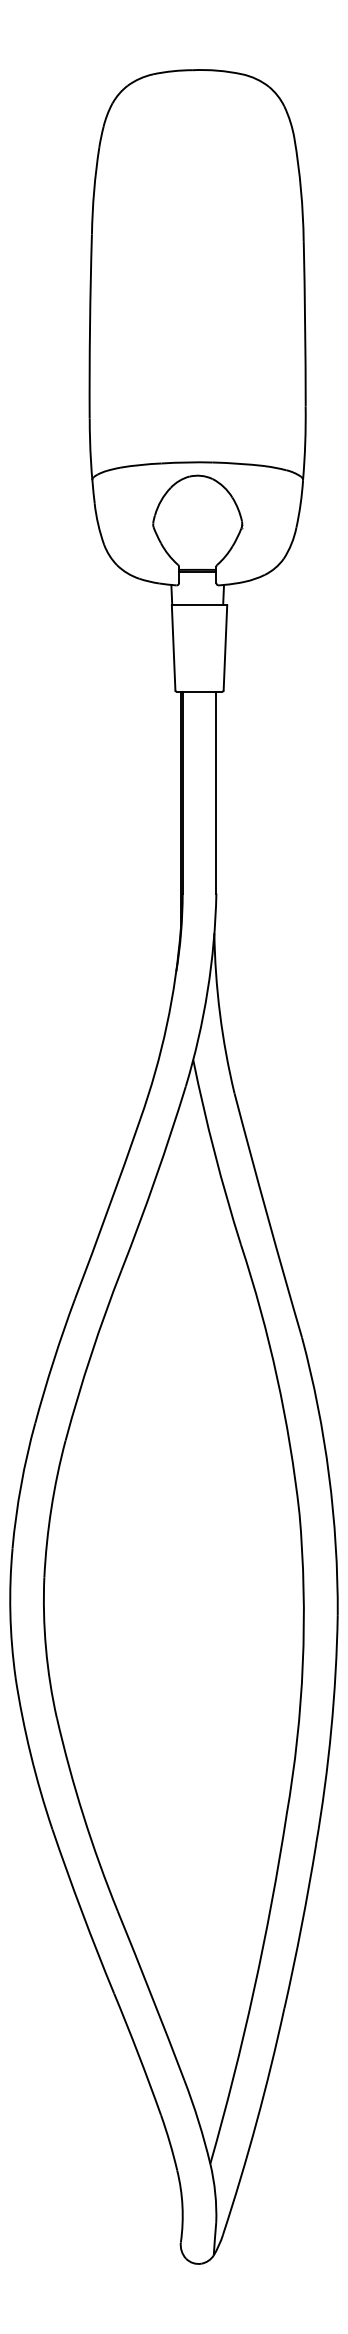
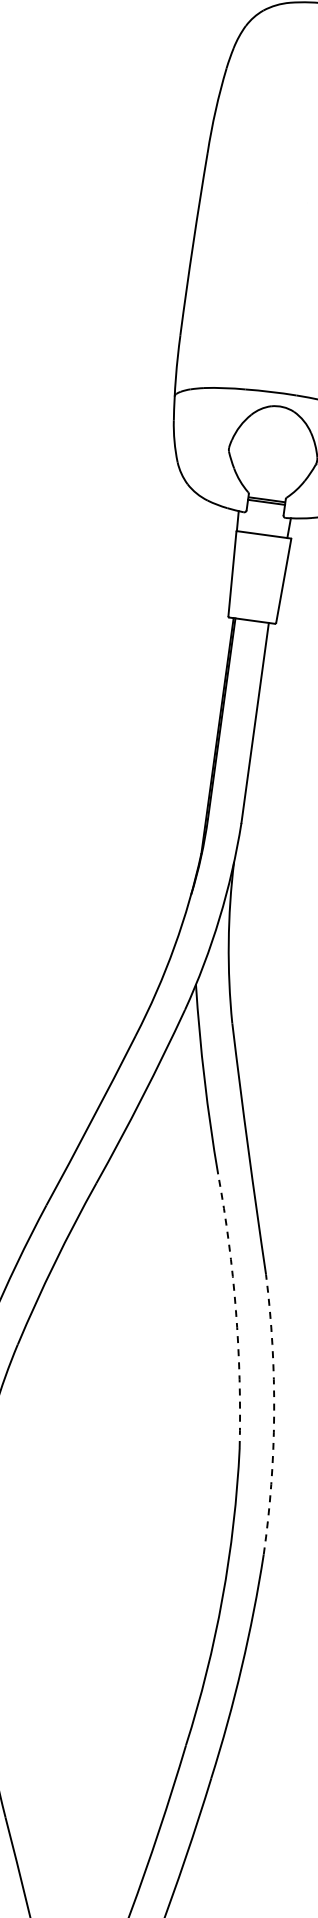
arc: (277, 1377) -> (236, 1310), solid -> dashed
arc: (329, 1475) -> (274, 1414), solid -> dashed

